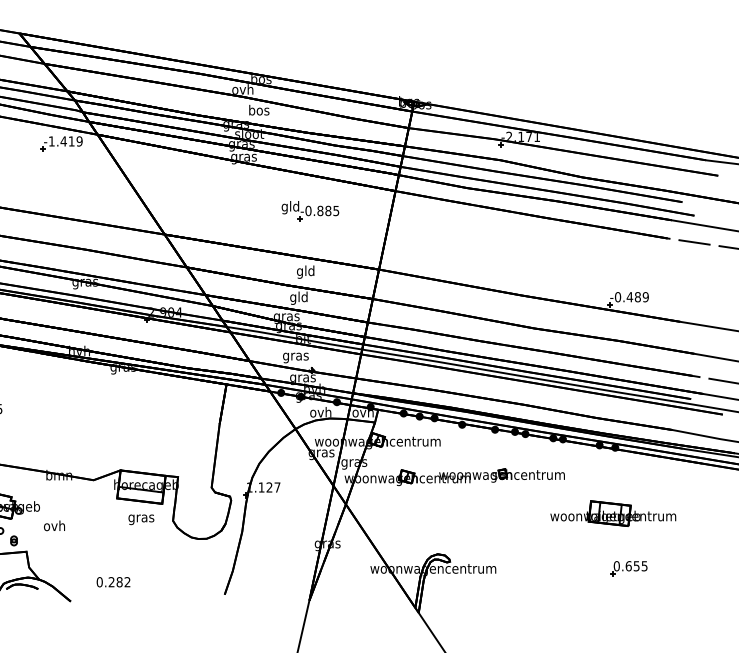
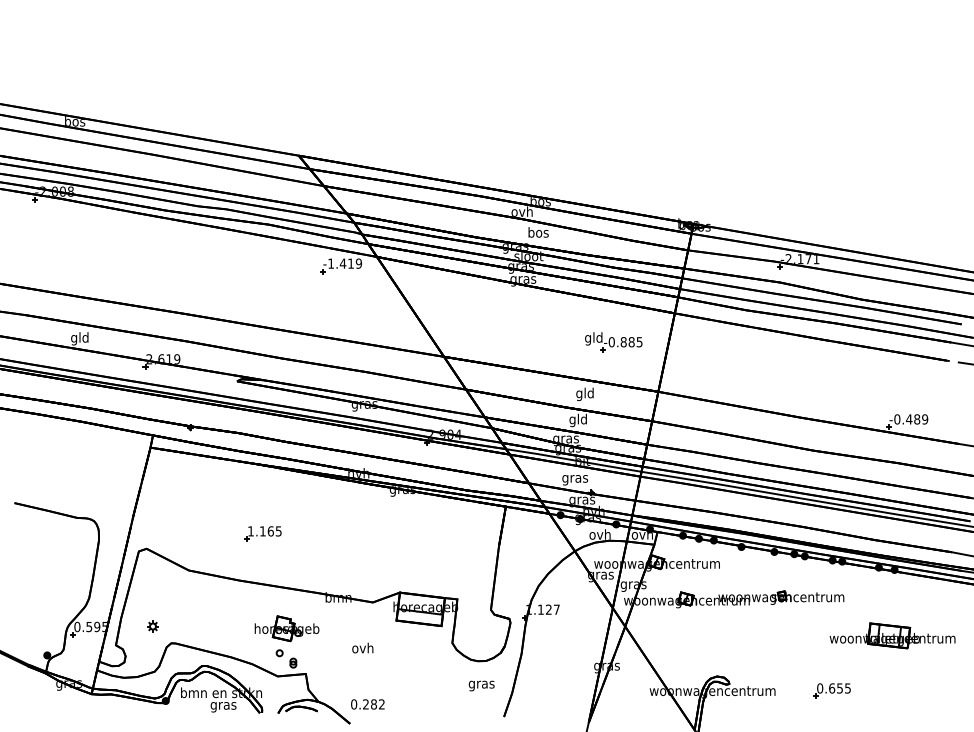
part: (310, 211) -> (613, 342), moved
text: (141, 519) -> (481, 685), moved
text: (54, 525) -> (362, 647), moved
part: (628, 568) -> (831, 690), moved
text: (113, 582) -> (367, 704), moved

